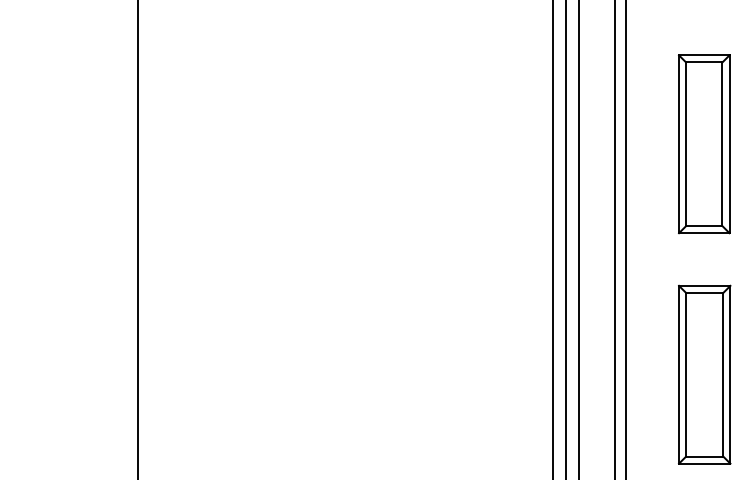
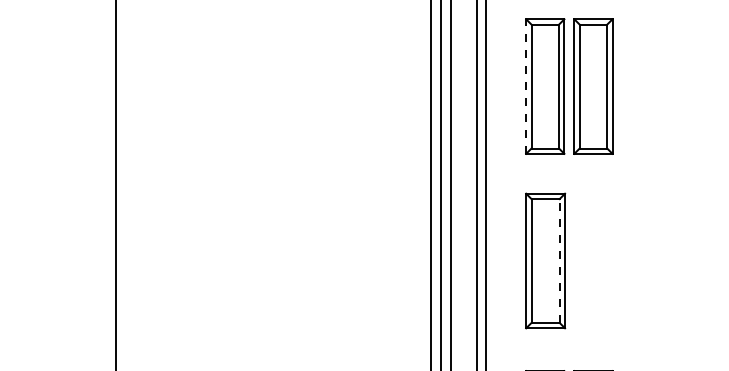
line: (679, 144) -> (526, 86), solid -> dashed
line: (723, 375) -> (559, 261), solid -> dashed

